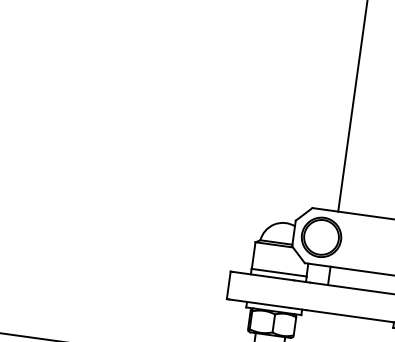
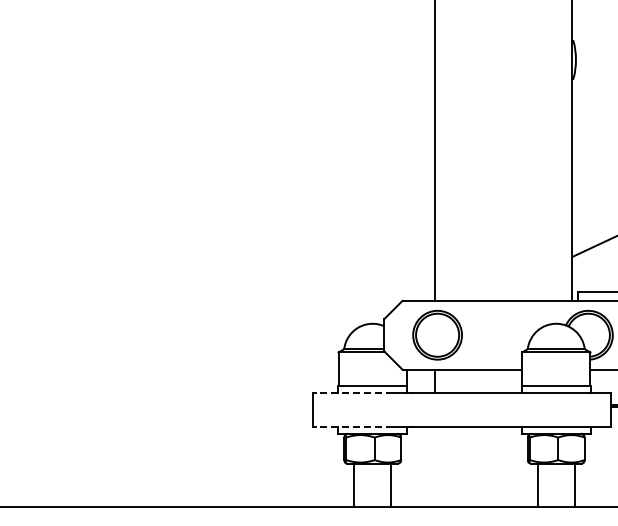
part: (321, 236) -> (437, 334), moved
line: (263, 275) -> (353, 392), solid -> dashed
line: (259, 304) -> (353, 427), solid -> dashed

